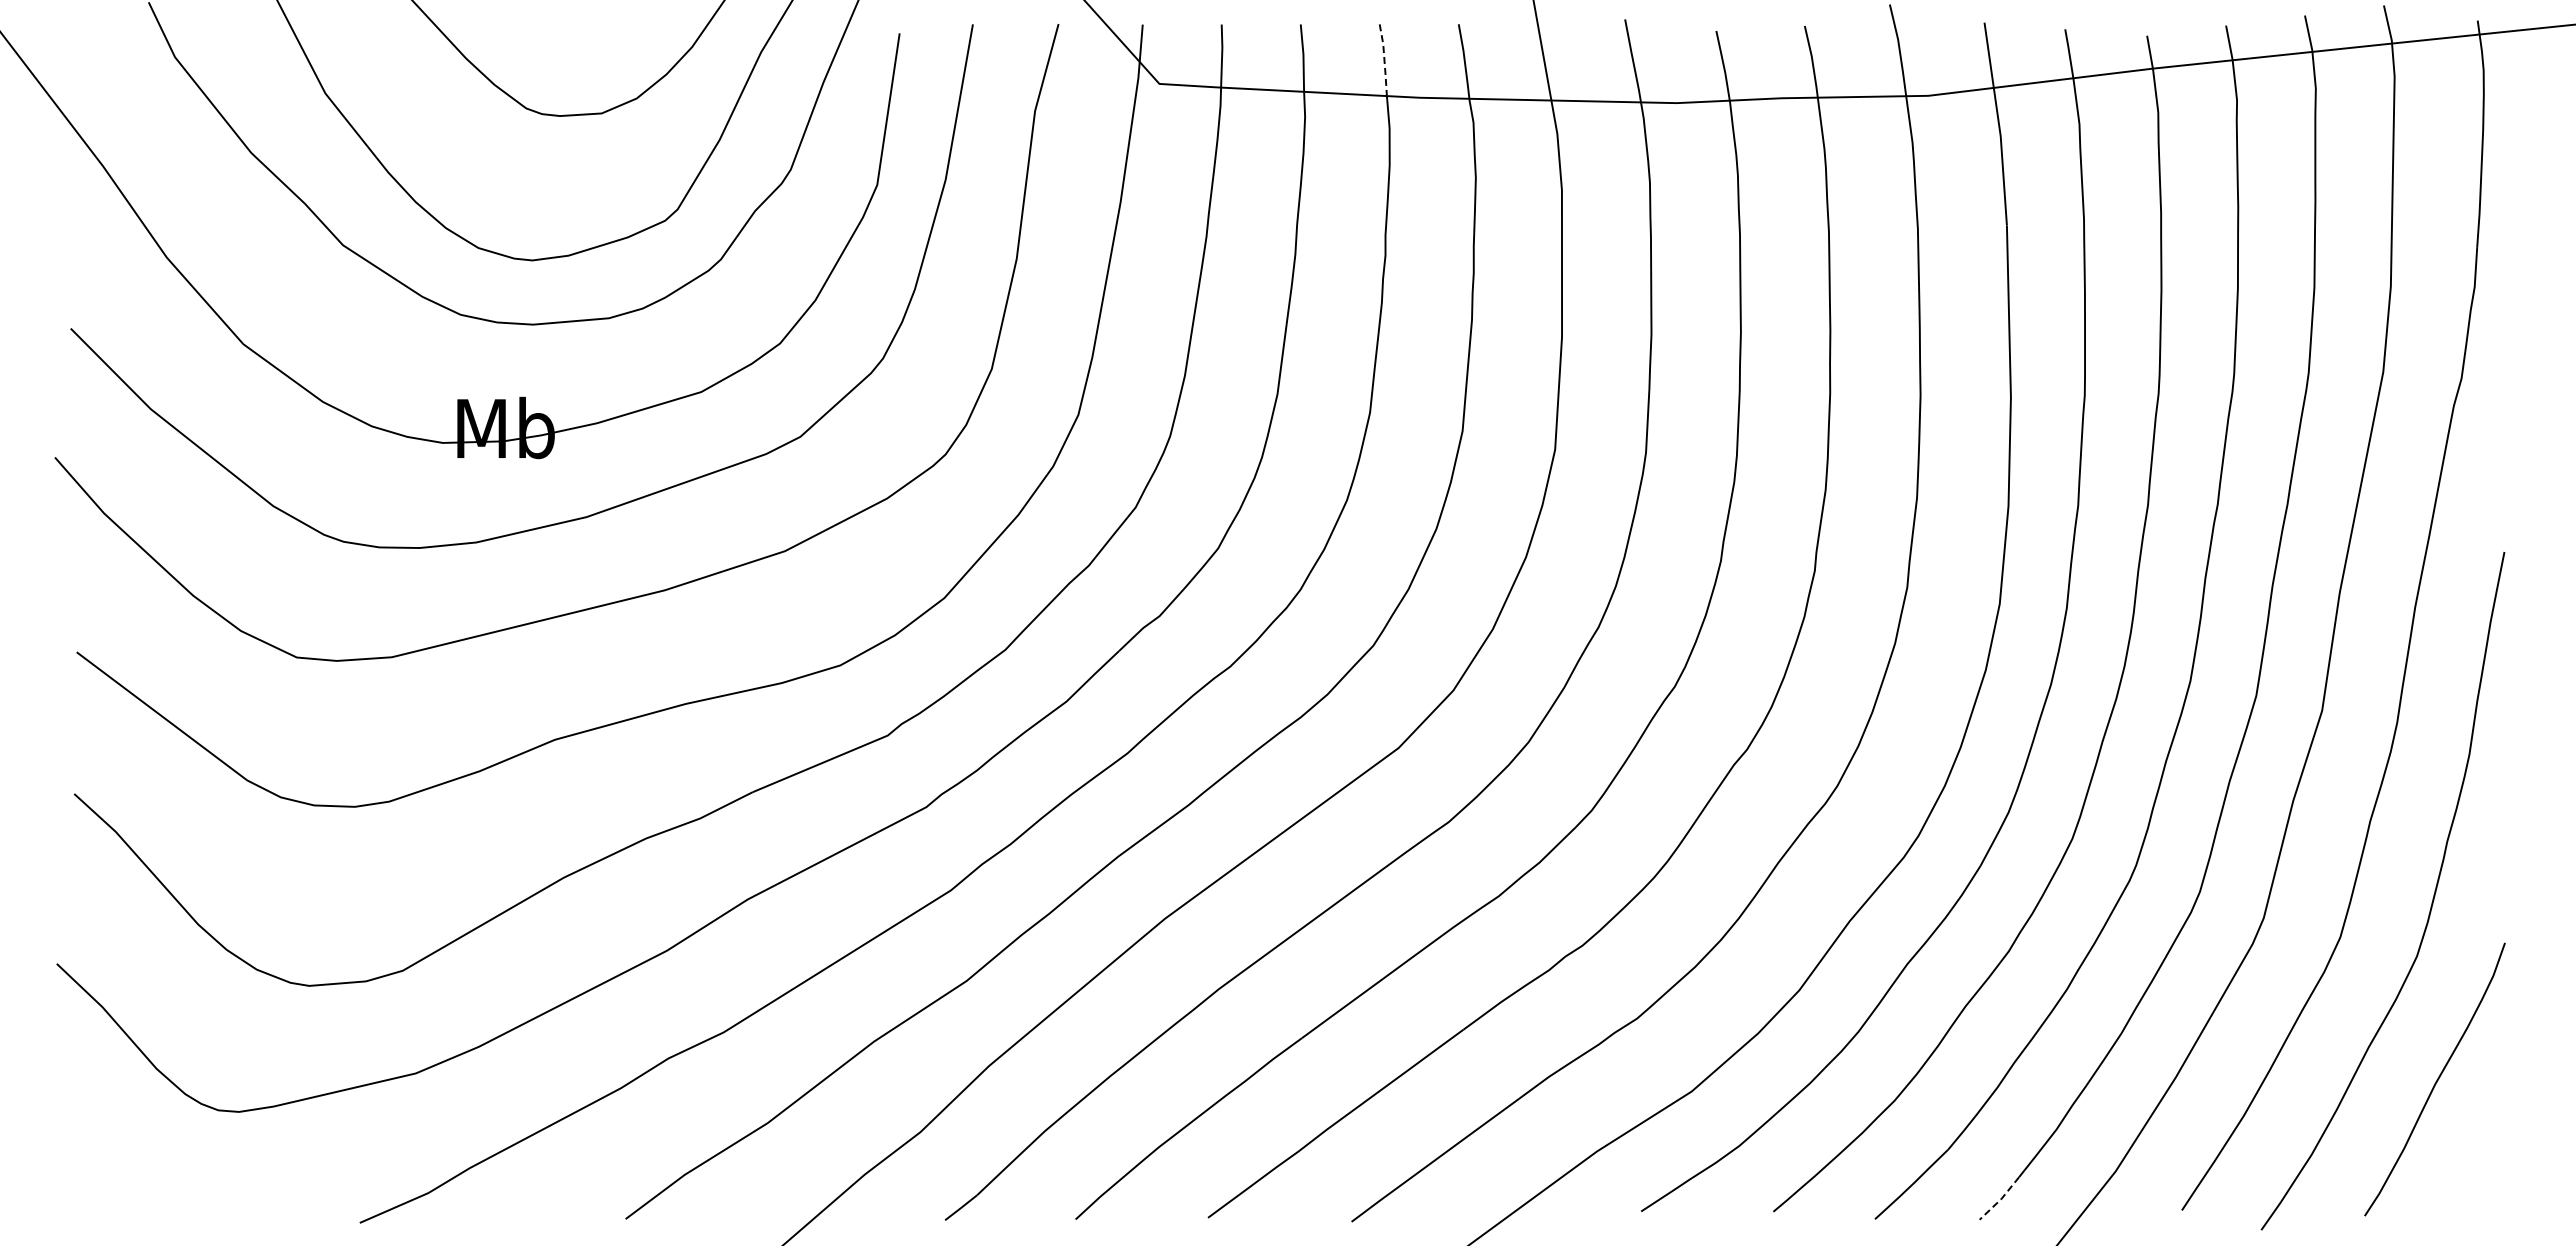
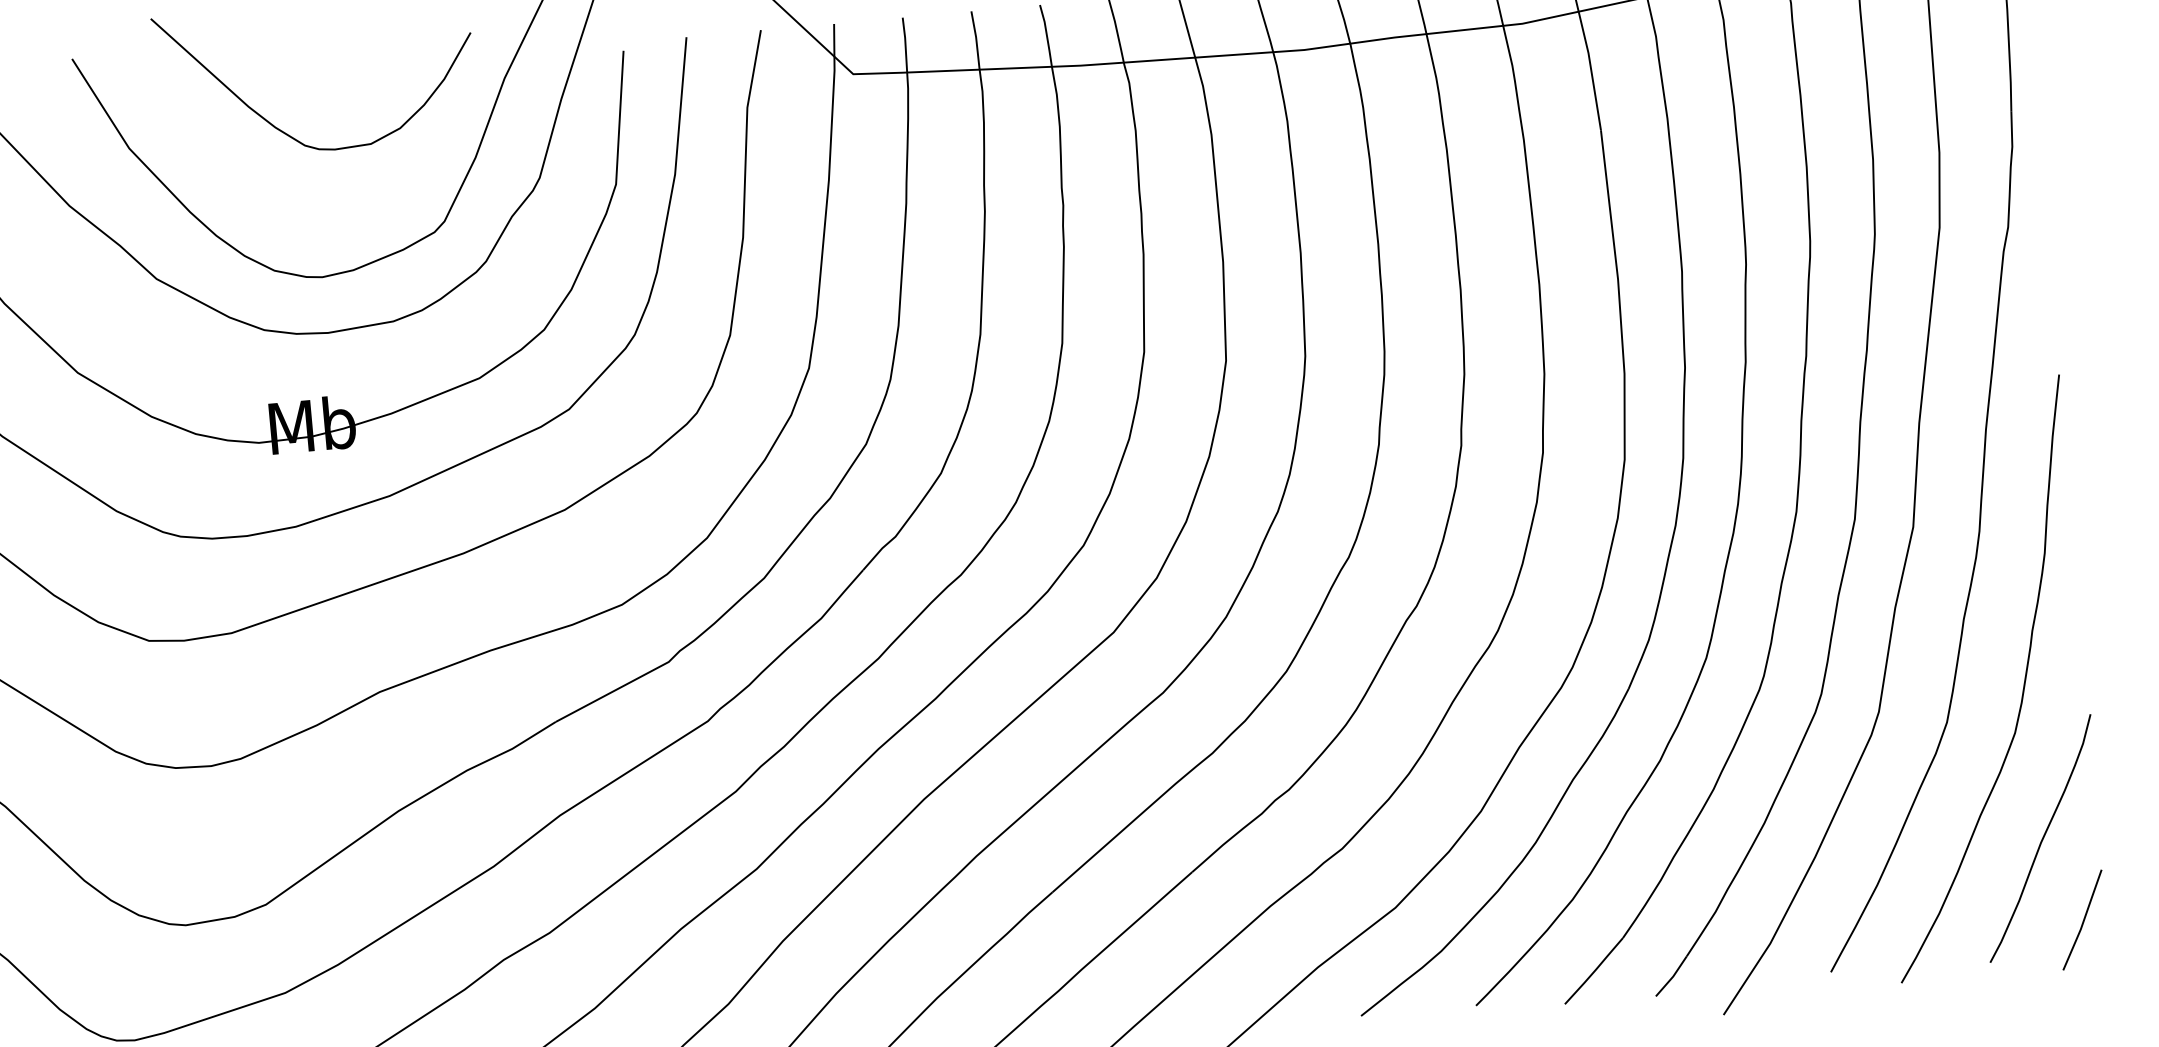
line: (1384, 59) -> (1046, 35), dashed -> solid
line: (2475, 1176) -> (2083, 919), added
line: (2000, 1199) -> (1672, 977), dashed -> solid

